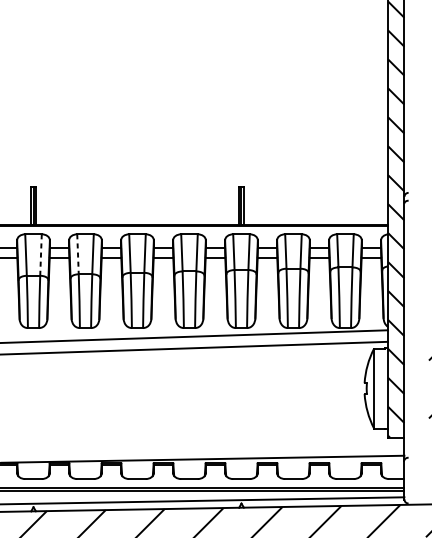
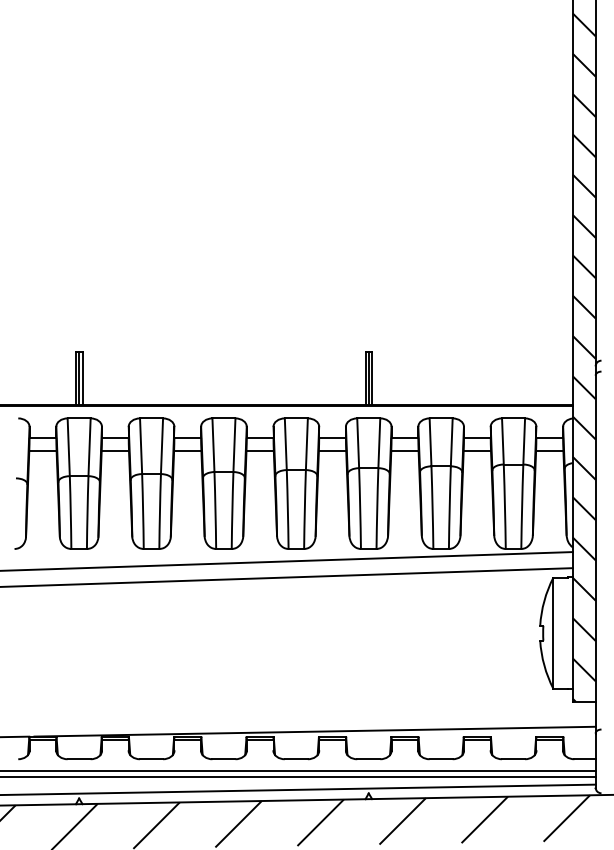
line: (78, 254) -> (141, 446), dashed -> solid
line: (40, 255) -> (89, 447), dashed -> solid

